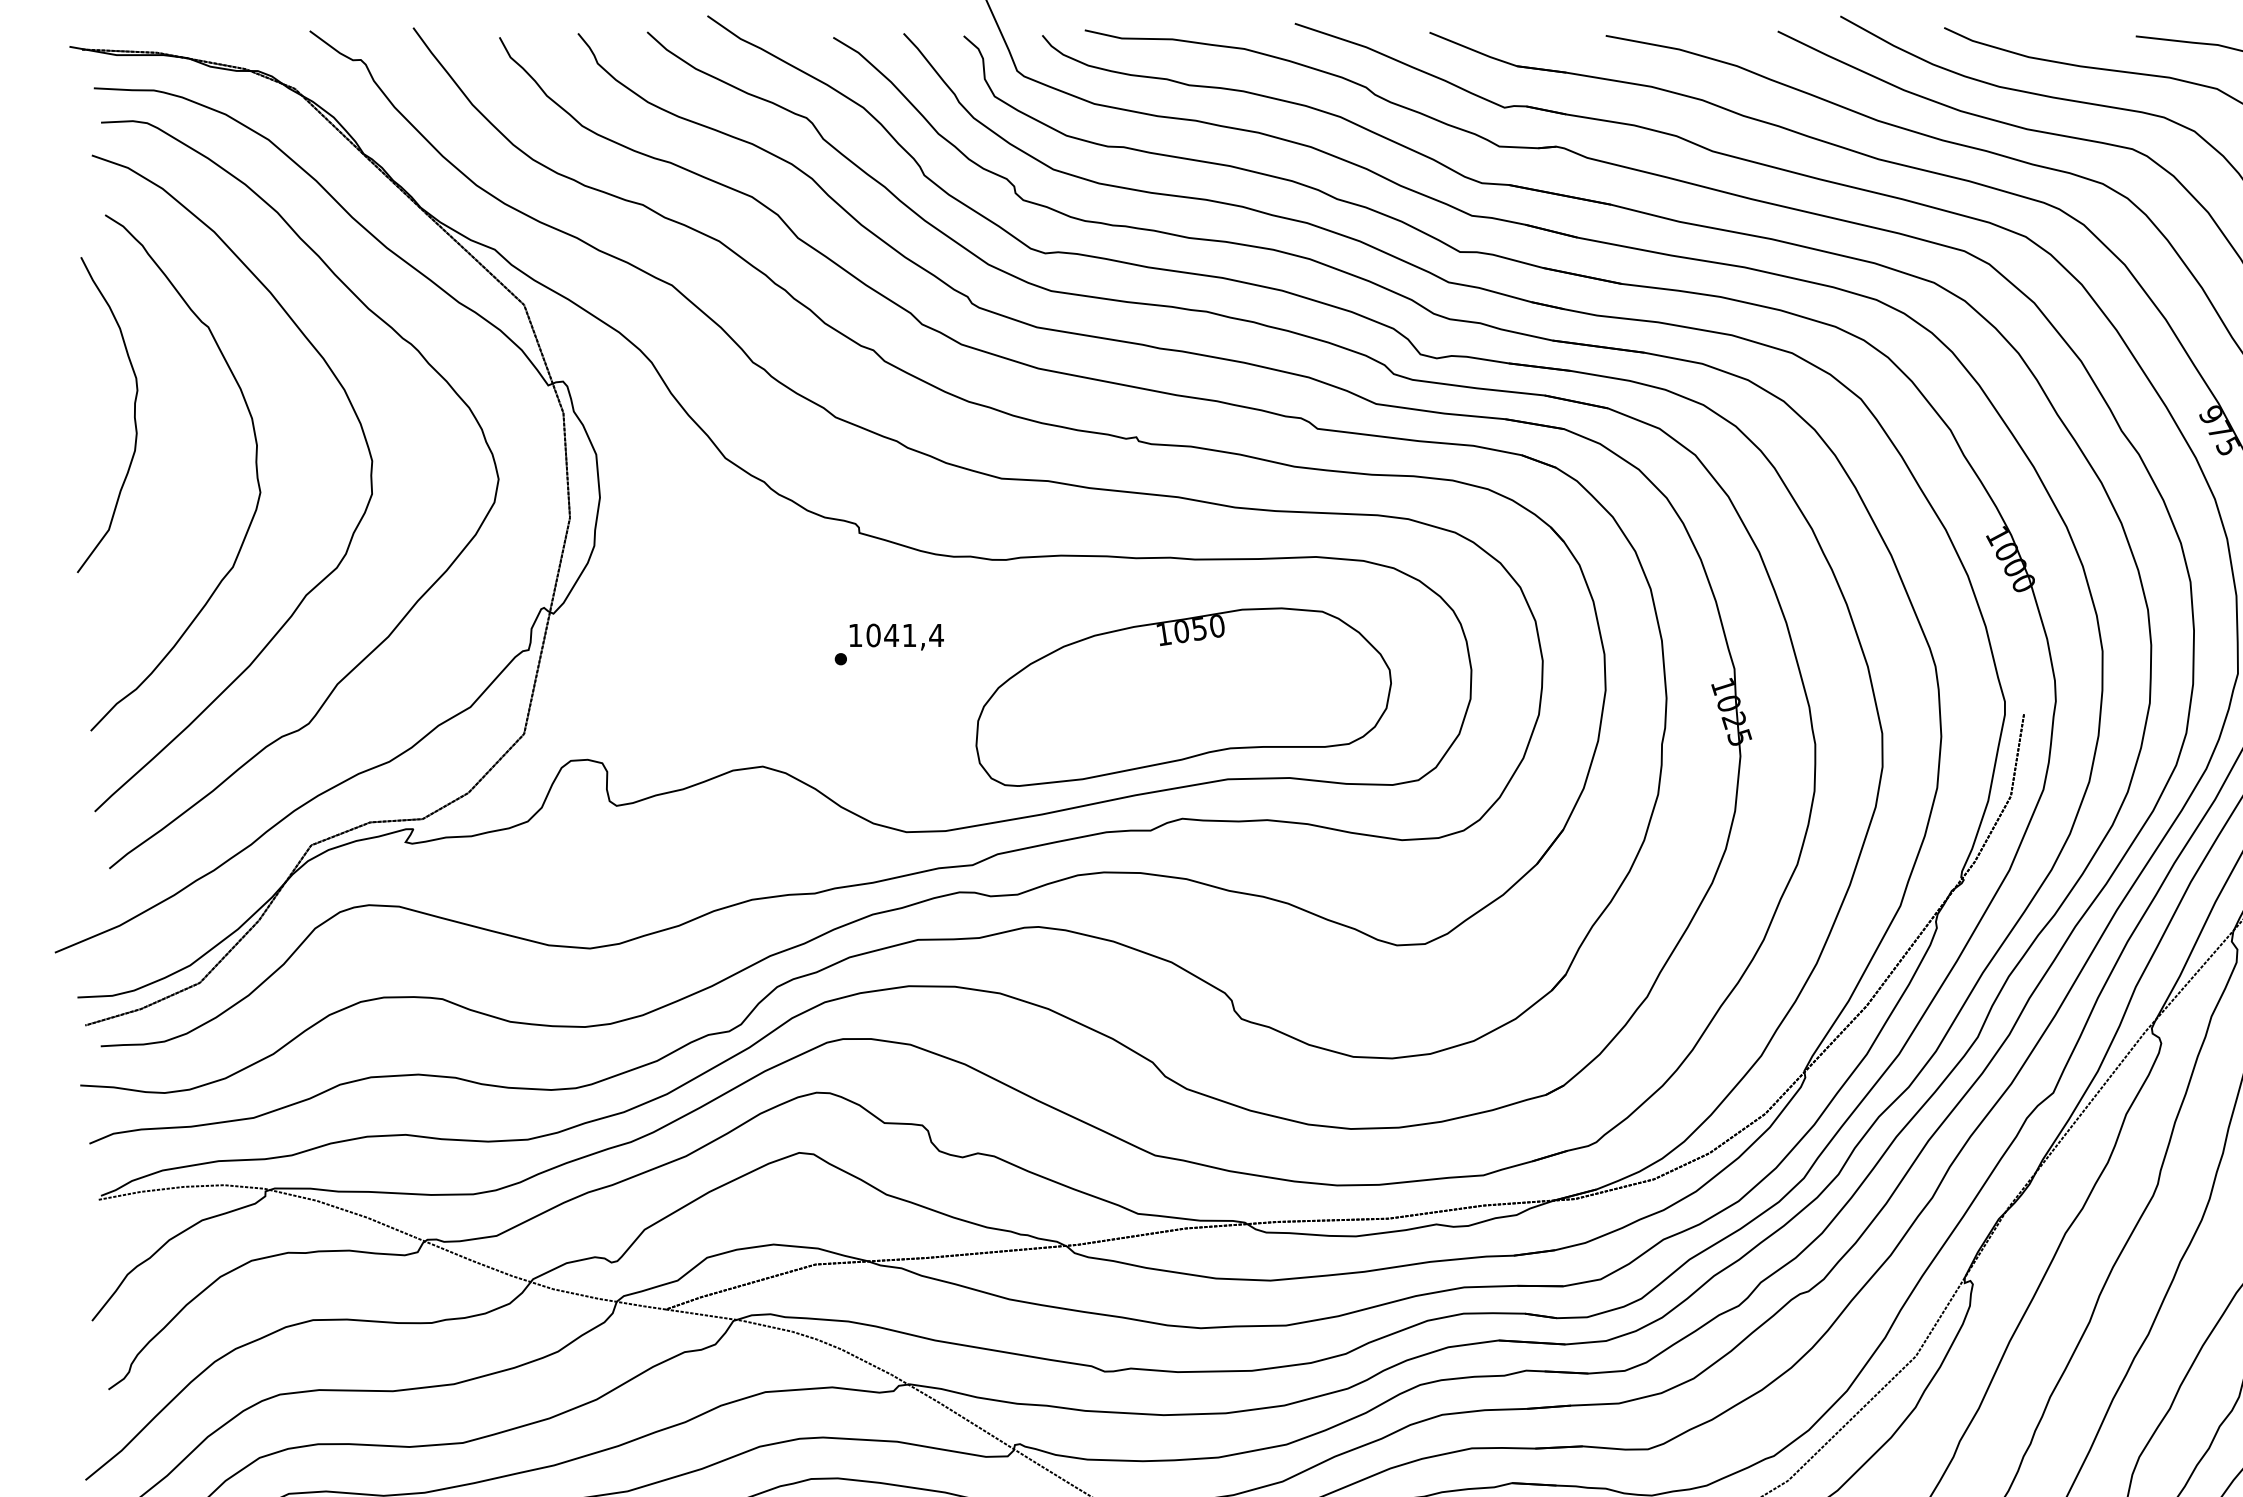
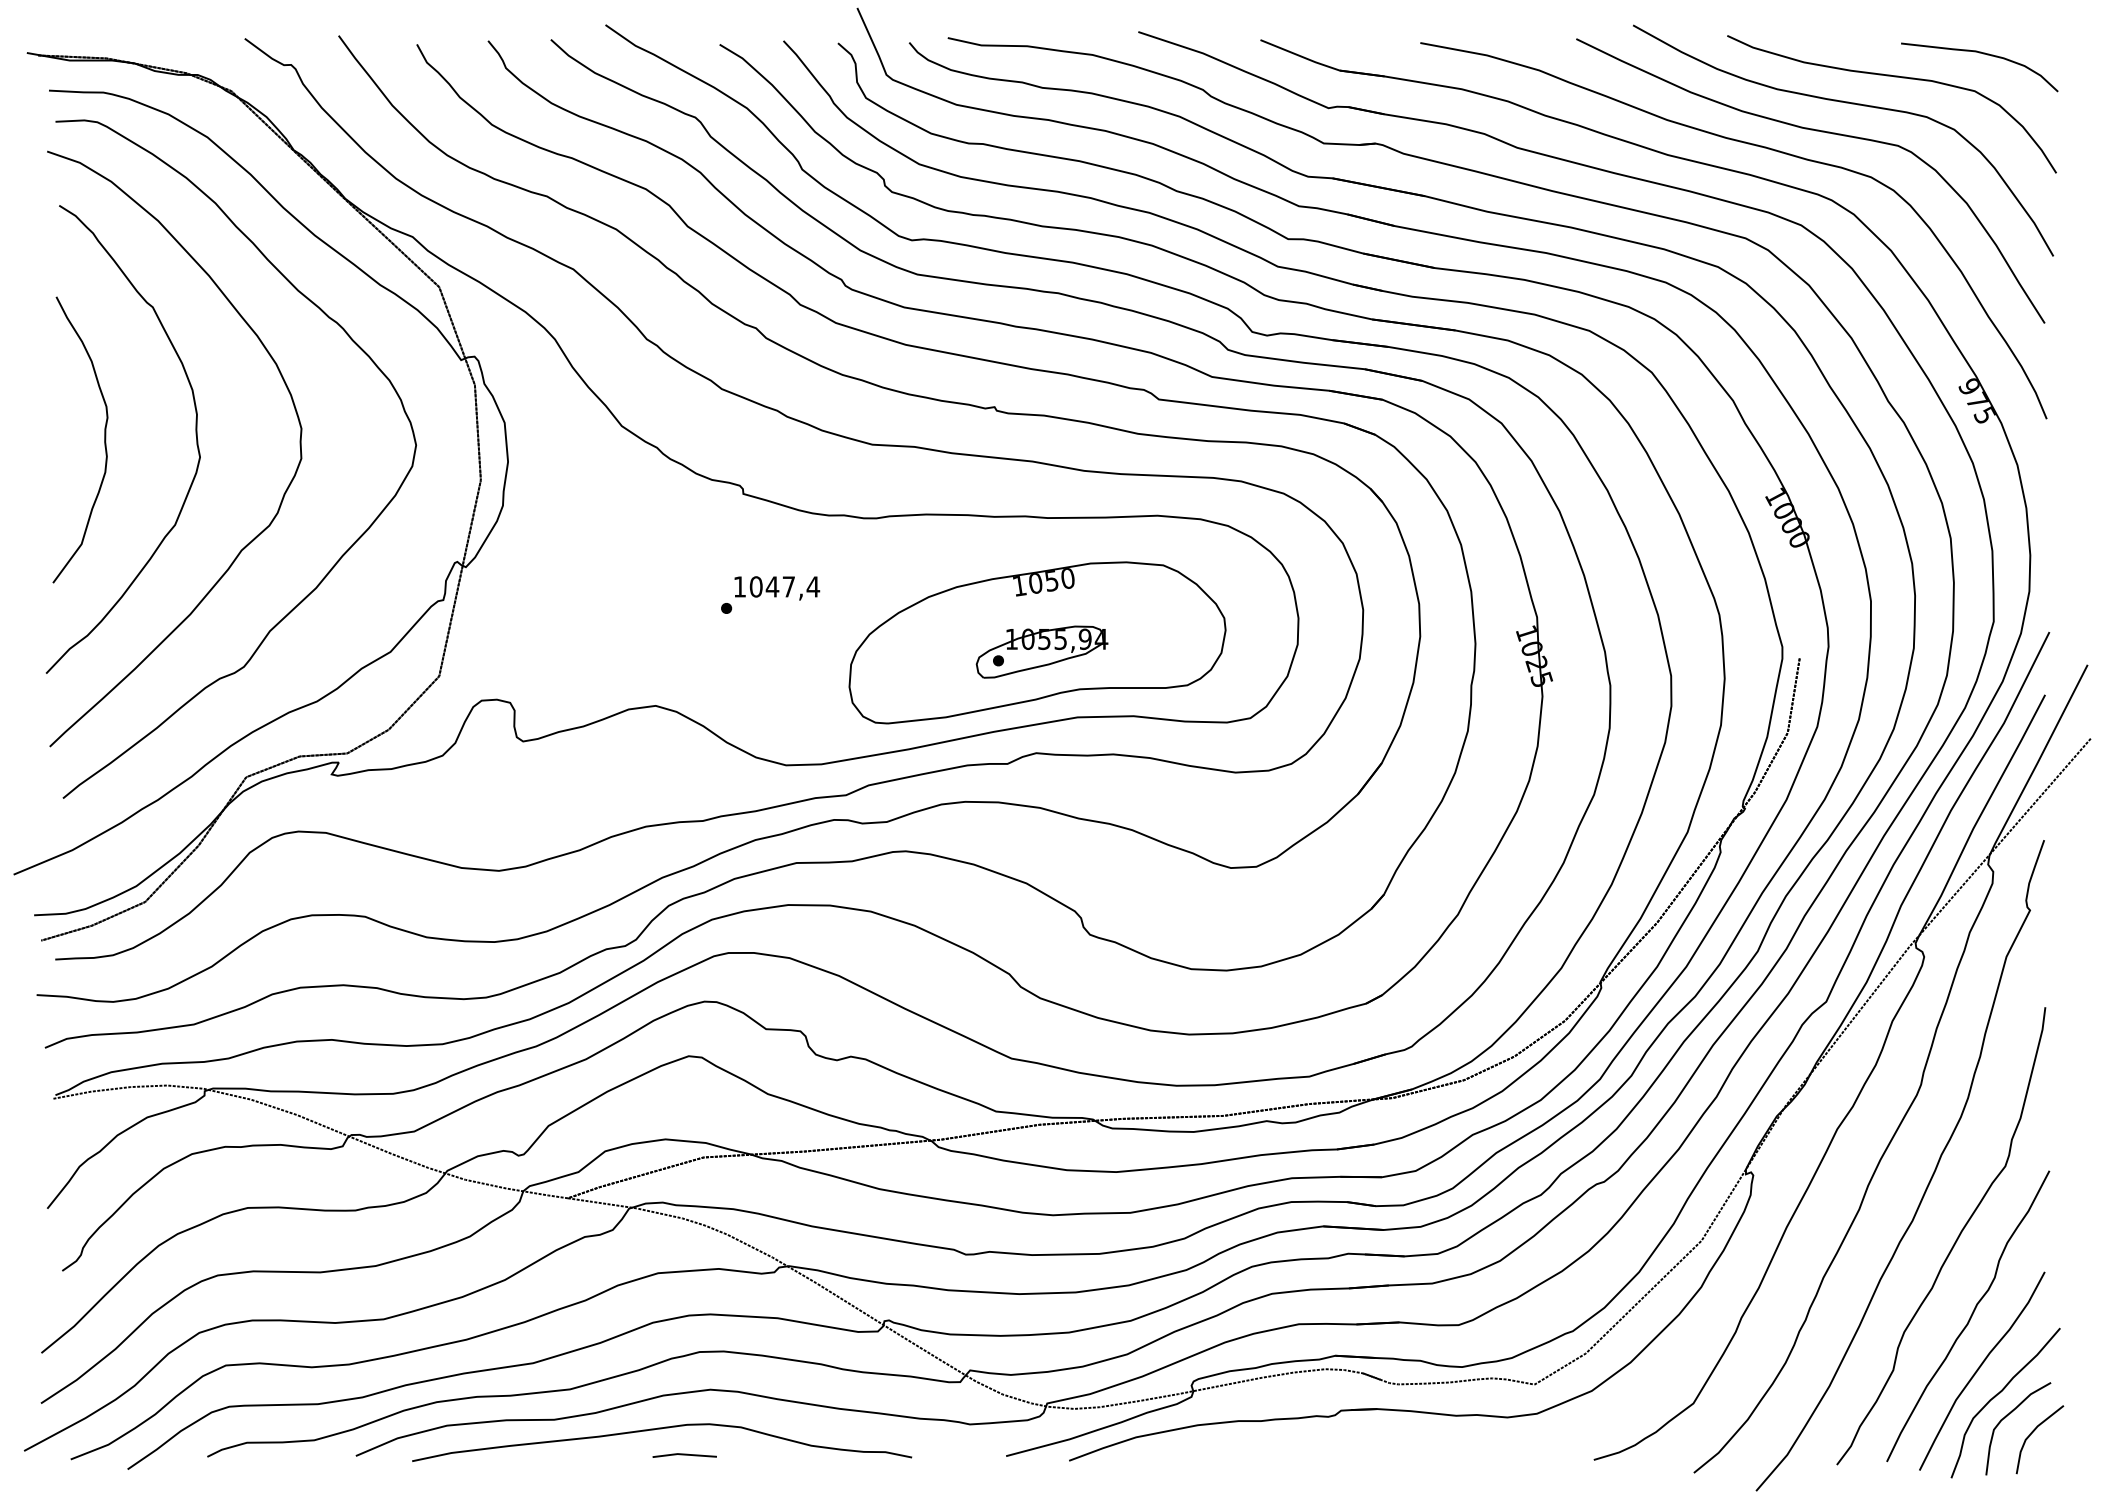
curve: (134, 414) -> (104, 439), moved
text: (909, 635) -> (788, 586), 1041,4 -> 1047,4
part: (1188, 706) -> (1041, 651), added

